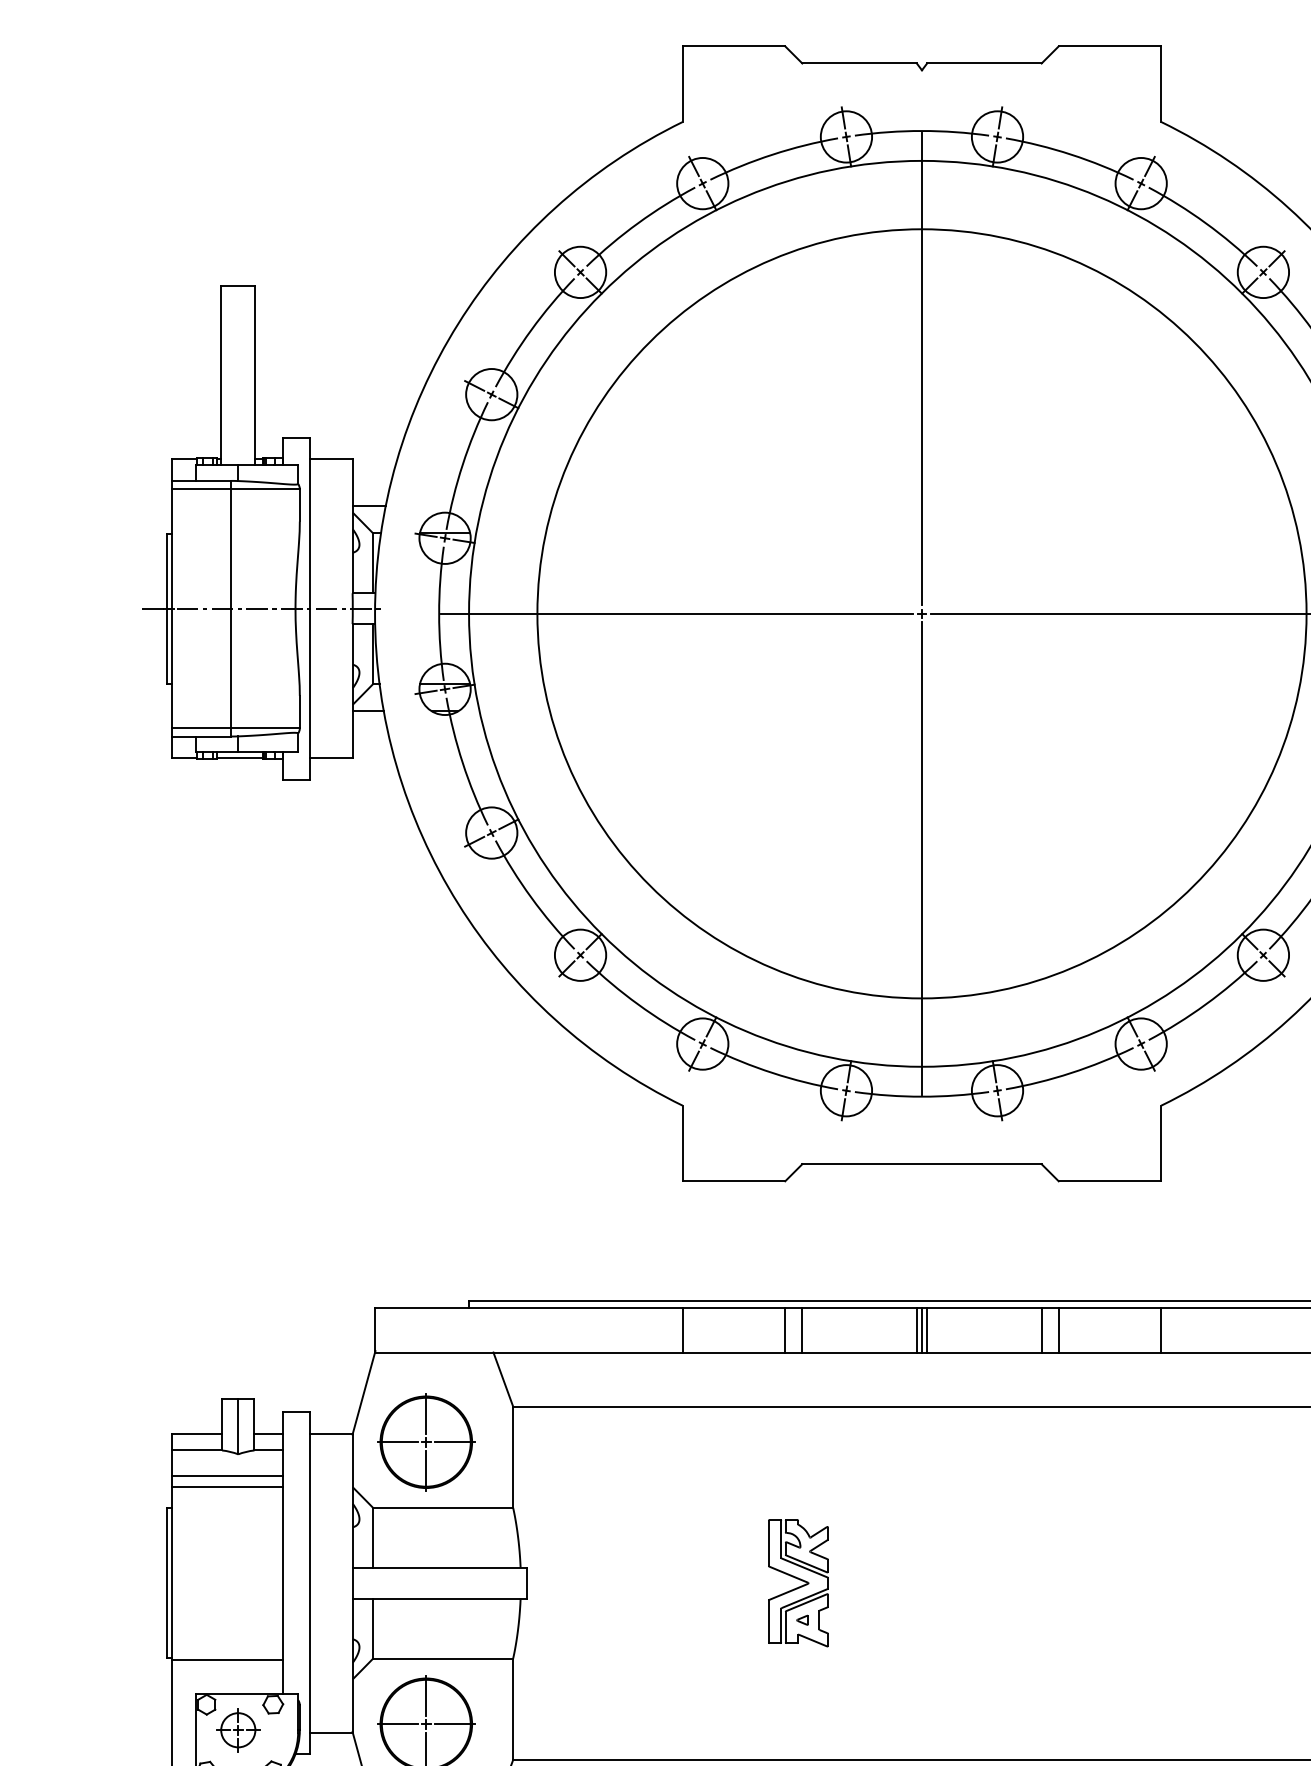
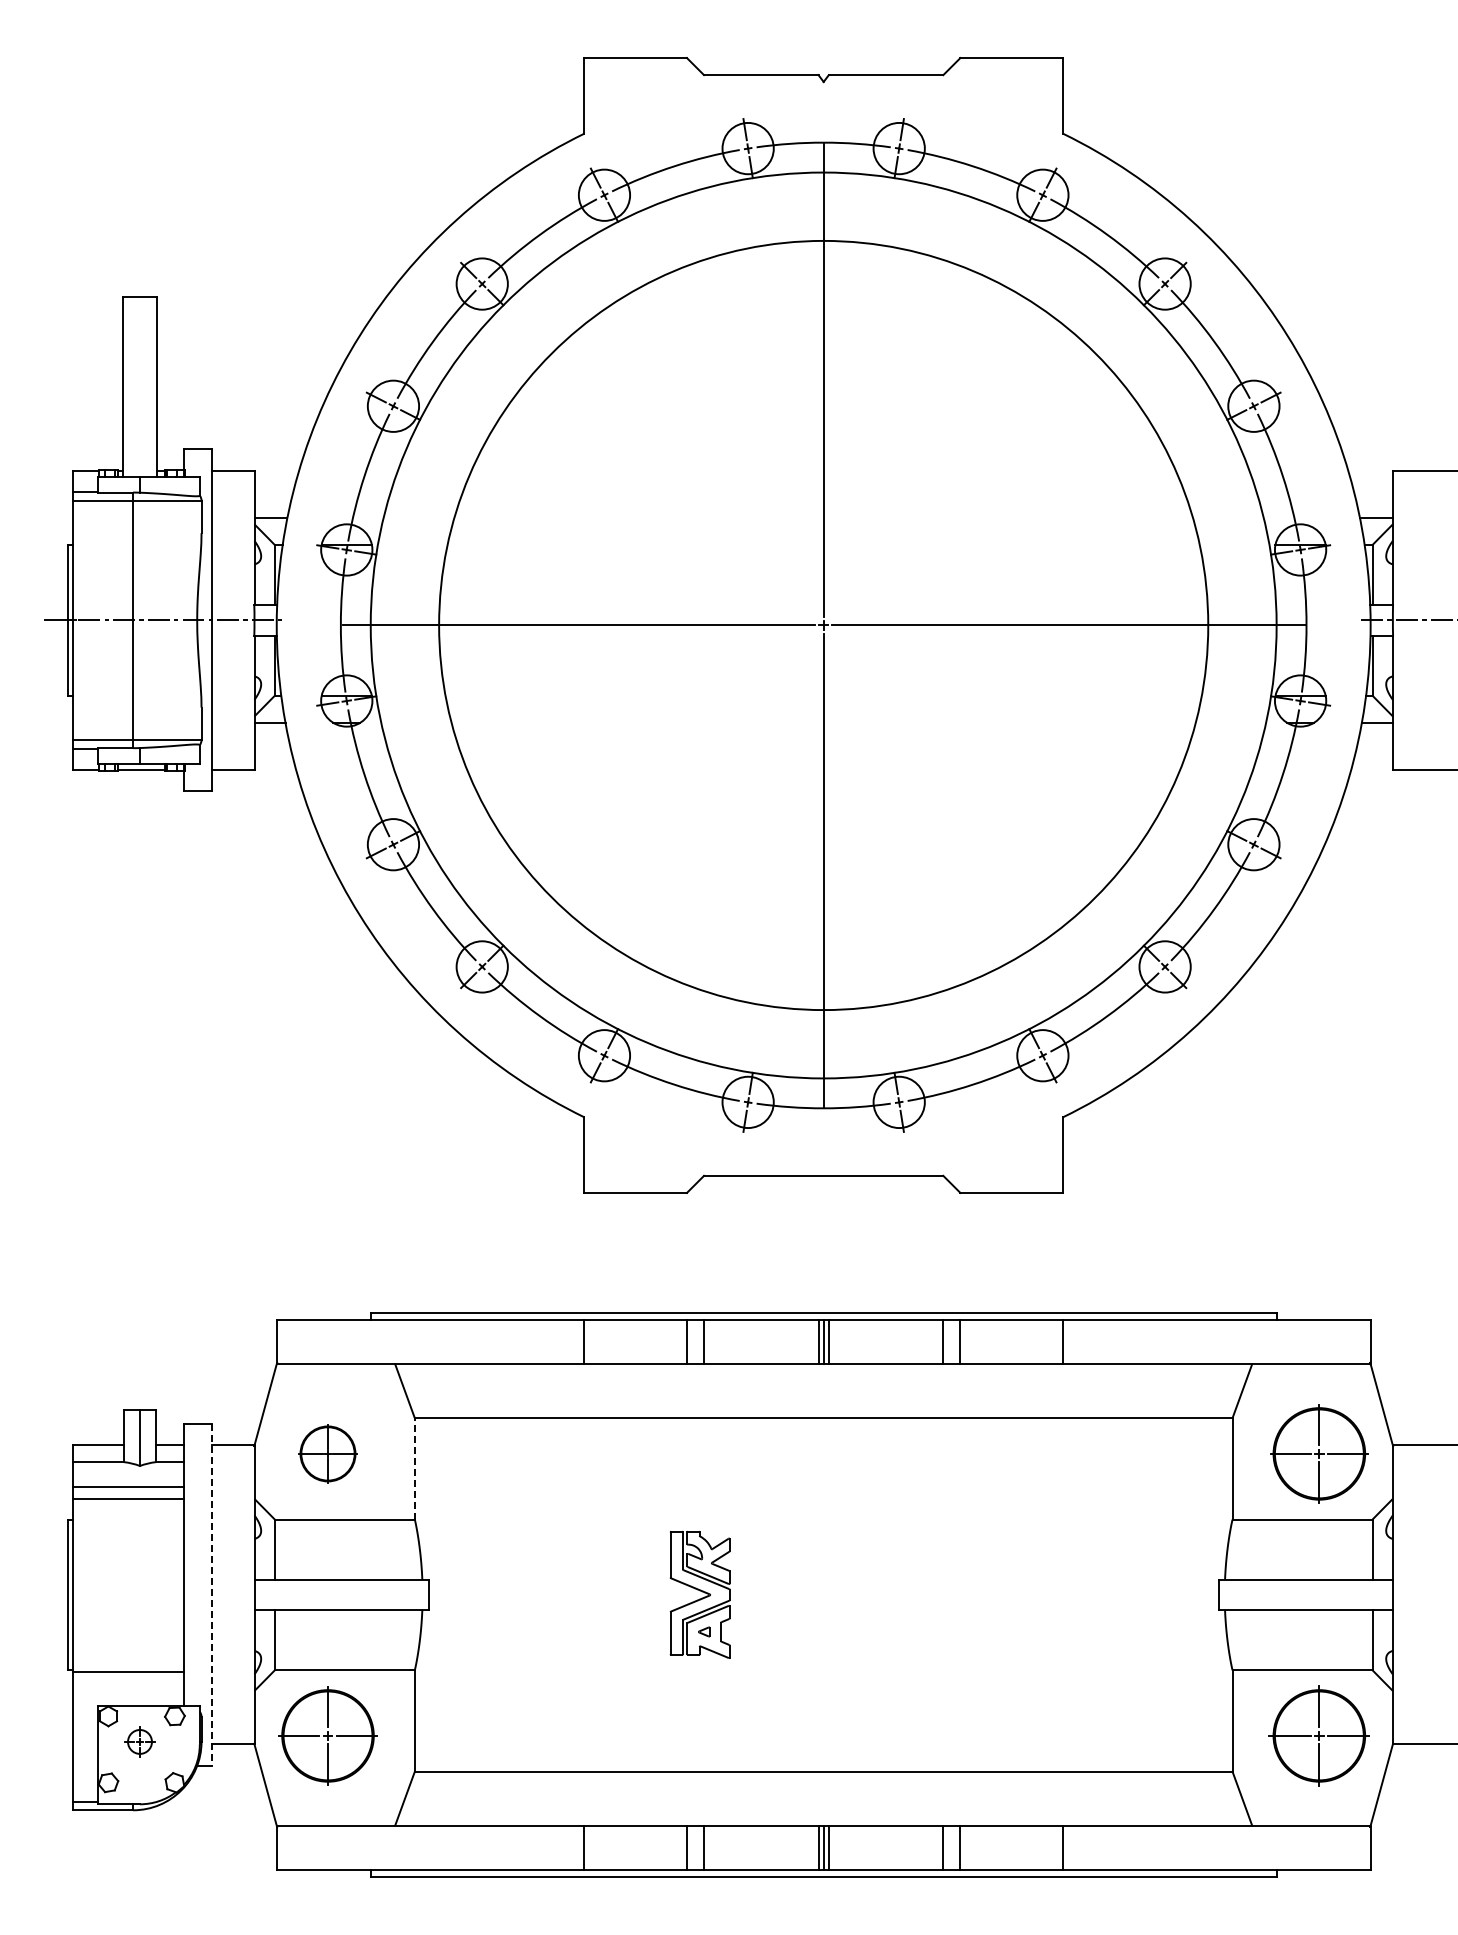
part: (425, 1441) -> (327, 1453), size x0.6
line: (512, 1456) -> (414, 1468), solid -> dashed
line: (309, 1582) -> (211, 1594), solid -> dashed
part: (237, 1729) -> (139, 1741), size x0.7

